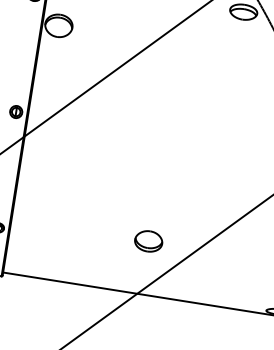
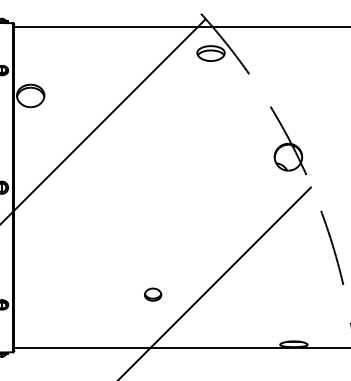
part: (148, 241) -> (152, 294), size x0.6

